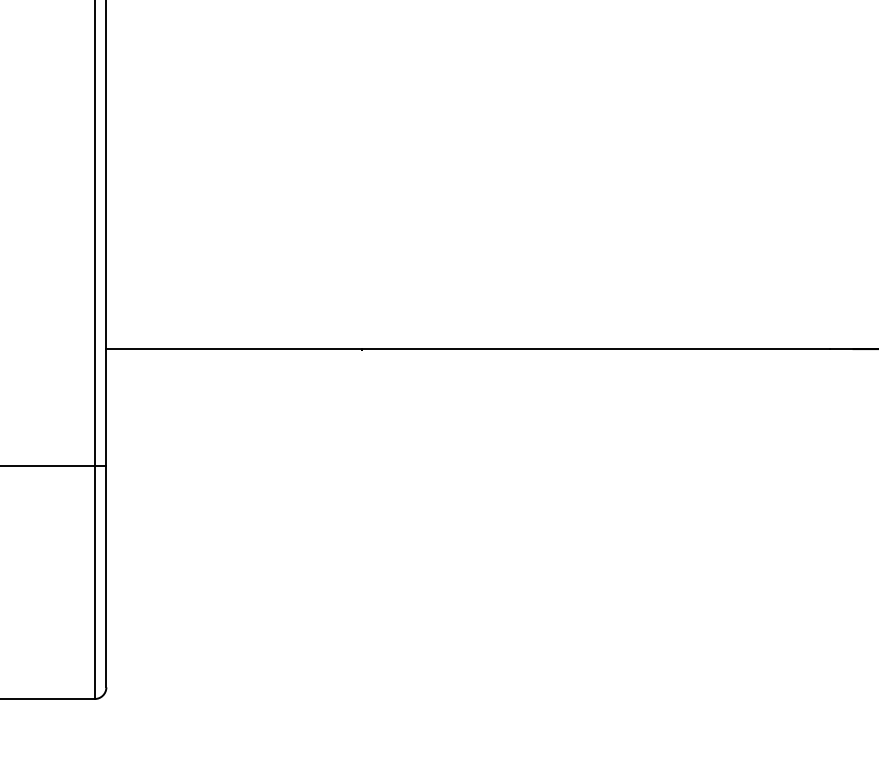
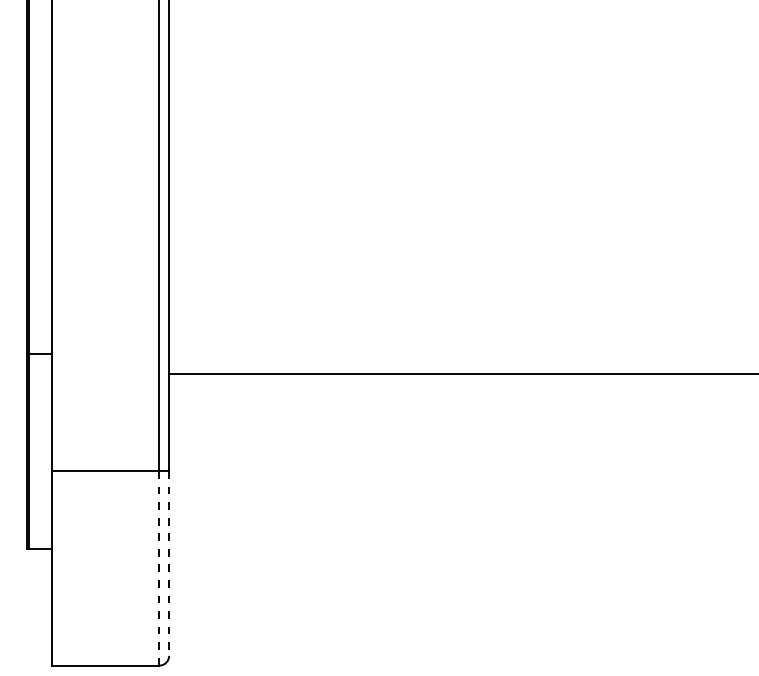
line: (106, 576) -> (169, 563), solid -> dashed
line: (94, 581) -> (159, 567), solid -> dashed

